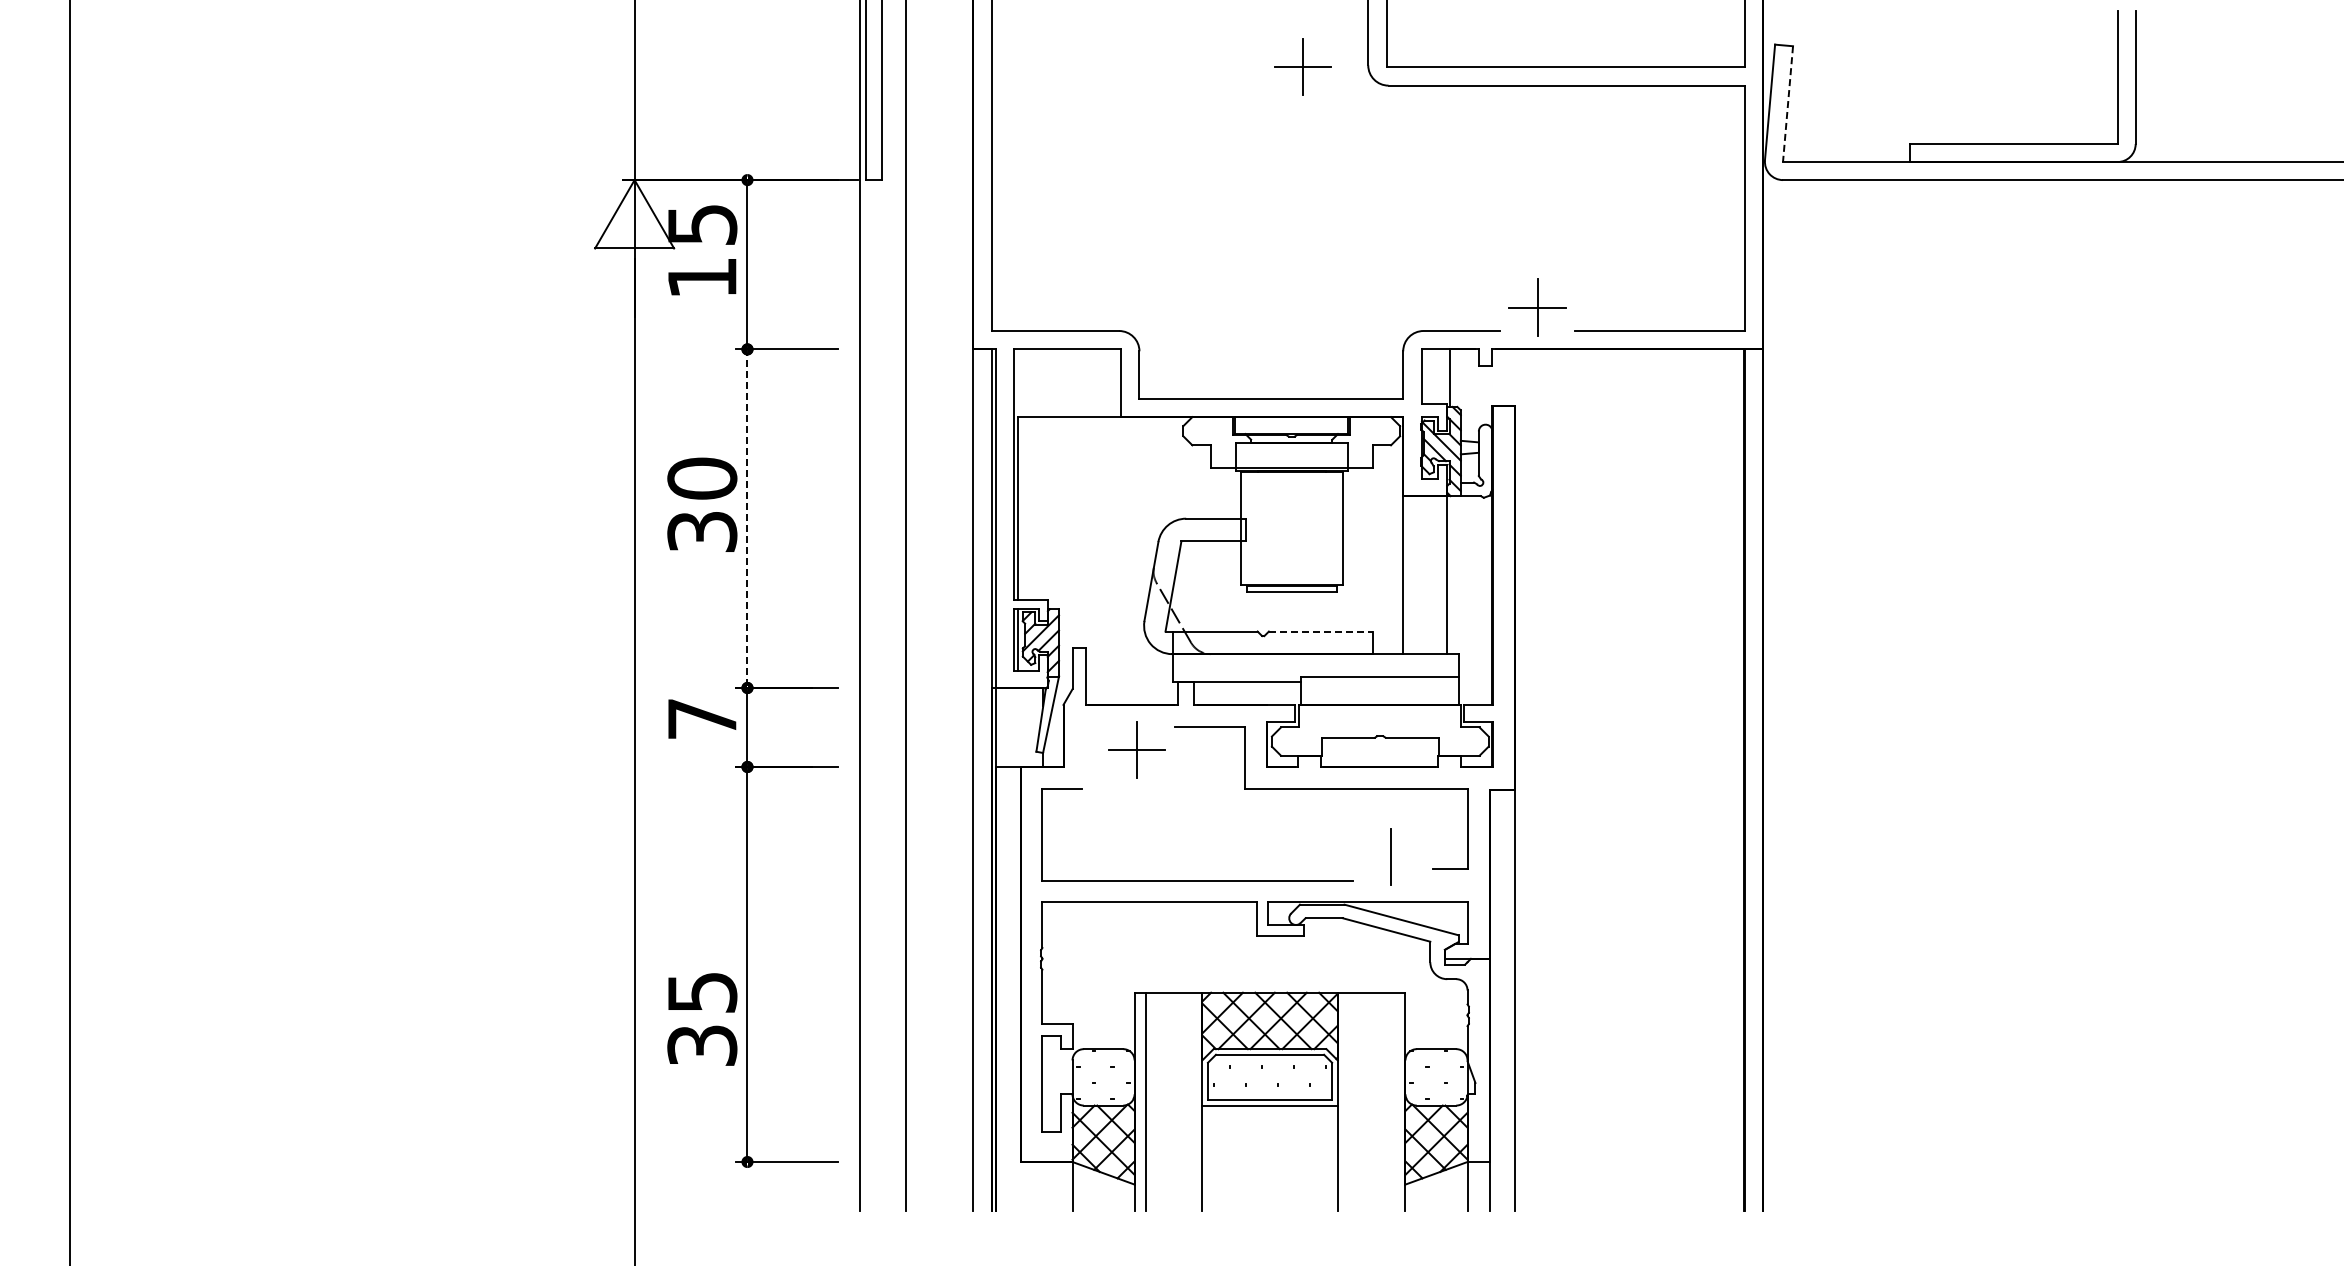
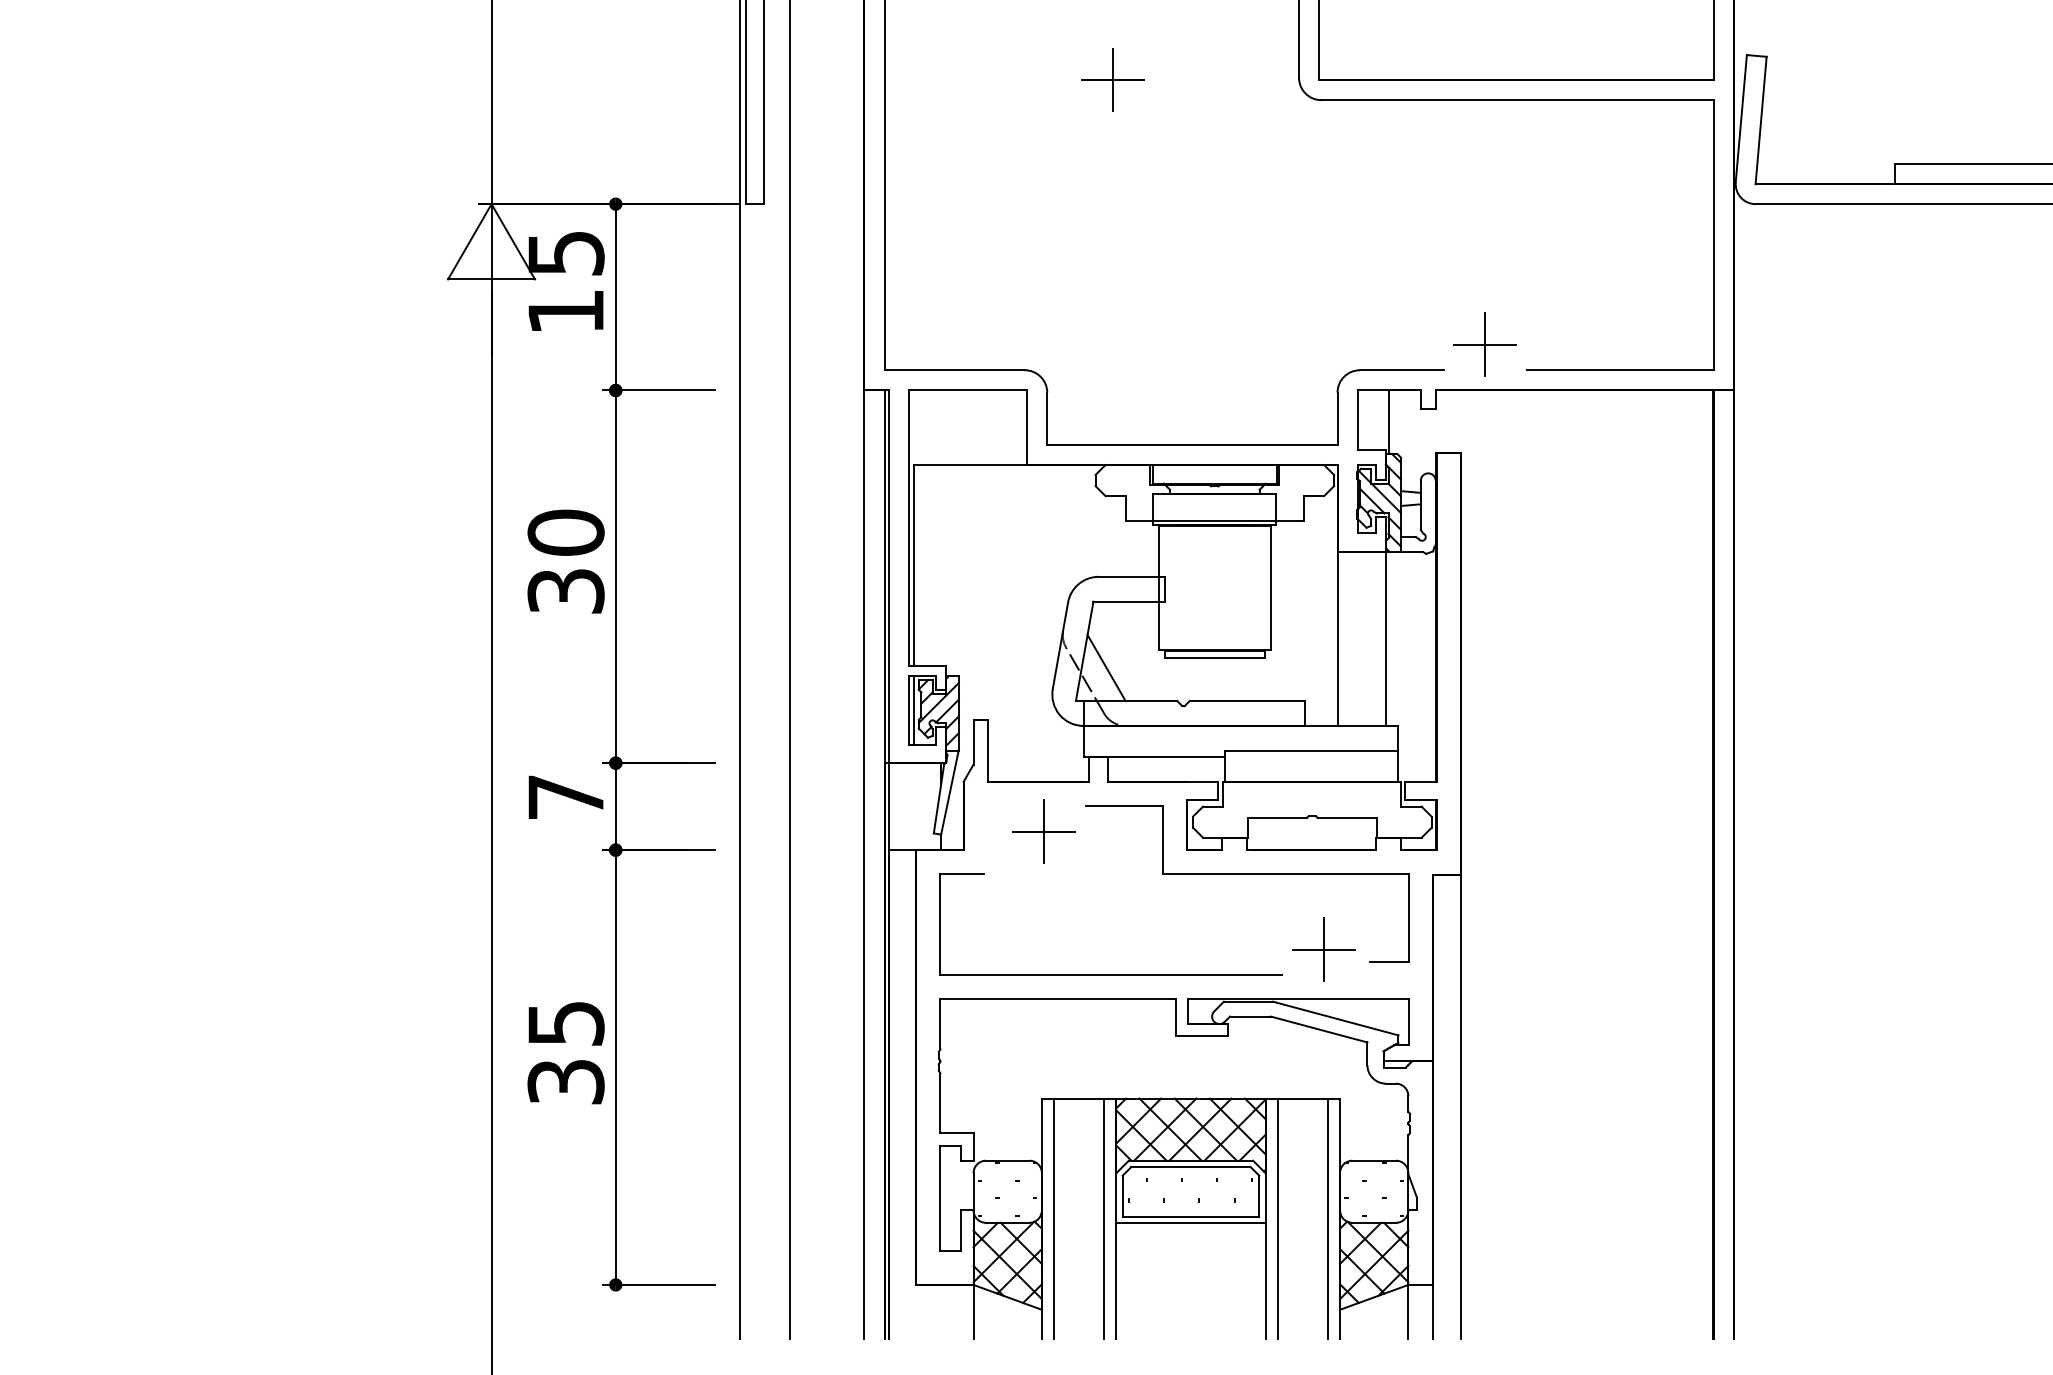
part: (1302, 66) -> (1112, 79), moved
line: (1787, 104) -> (1760, 120), dashed -> solid
line: (747, 519) -> (615, 577), dashed -> solid
line: (1193, 601) -> (1106, 667), added
line: (1321, 631) -> (1247, 701), dashed -> solid
line: (1390, 857) -> (1323, 949), added
text: (702, 1019) -> (566, 1053), moved
line: (1191, 1101) -> (1104, 1218), added
line: (1349, 1101) -> (1278, 1218), added
line: (1394, 1101) -> (1327, 1218), added

